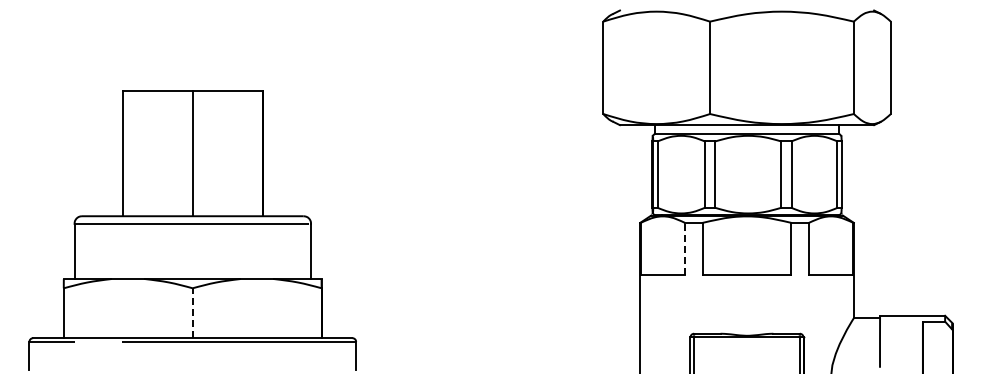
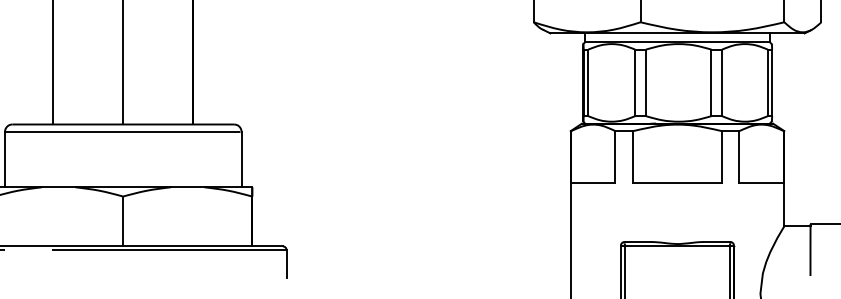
line: (685, 248) -> (615, 156), dashed -> solid
line: (192, 313) -> (122, 221), dashed -> solid

